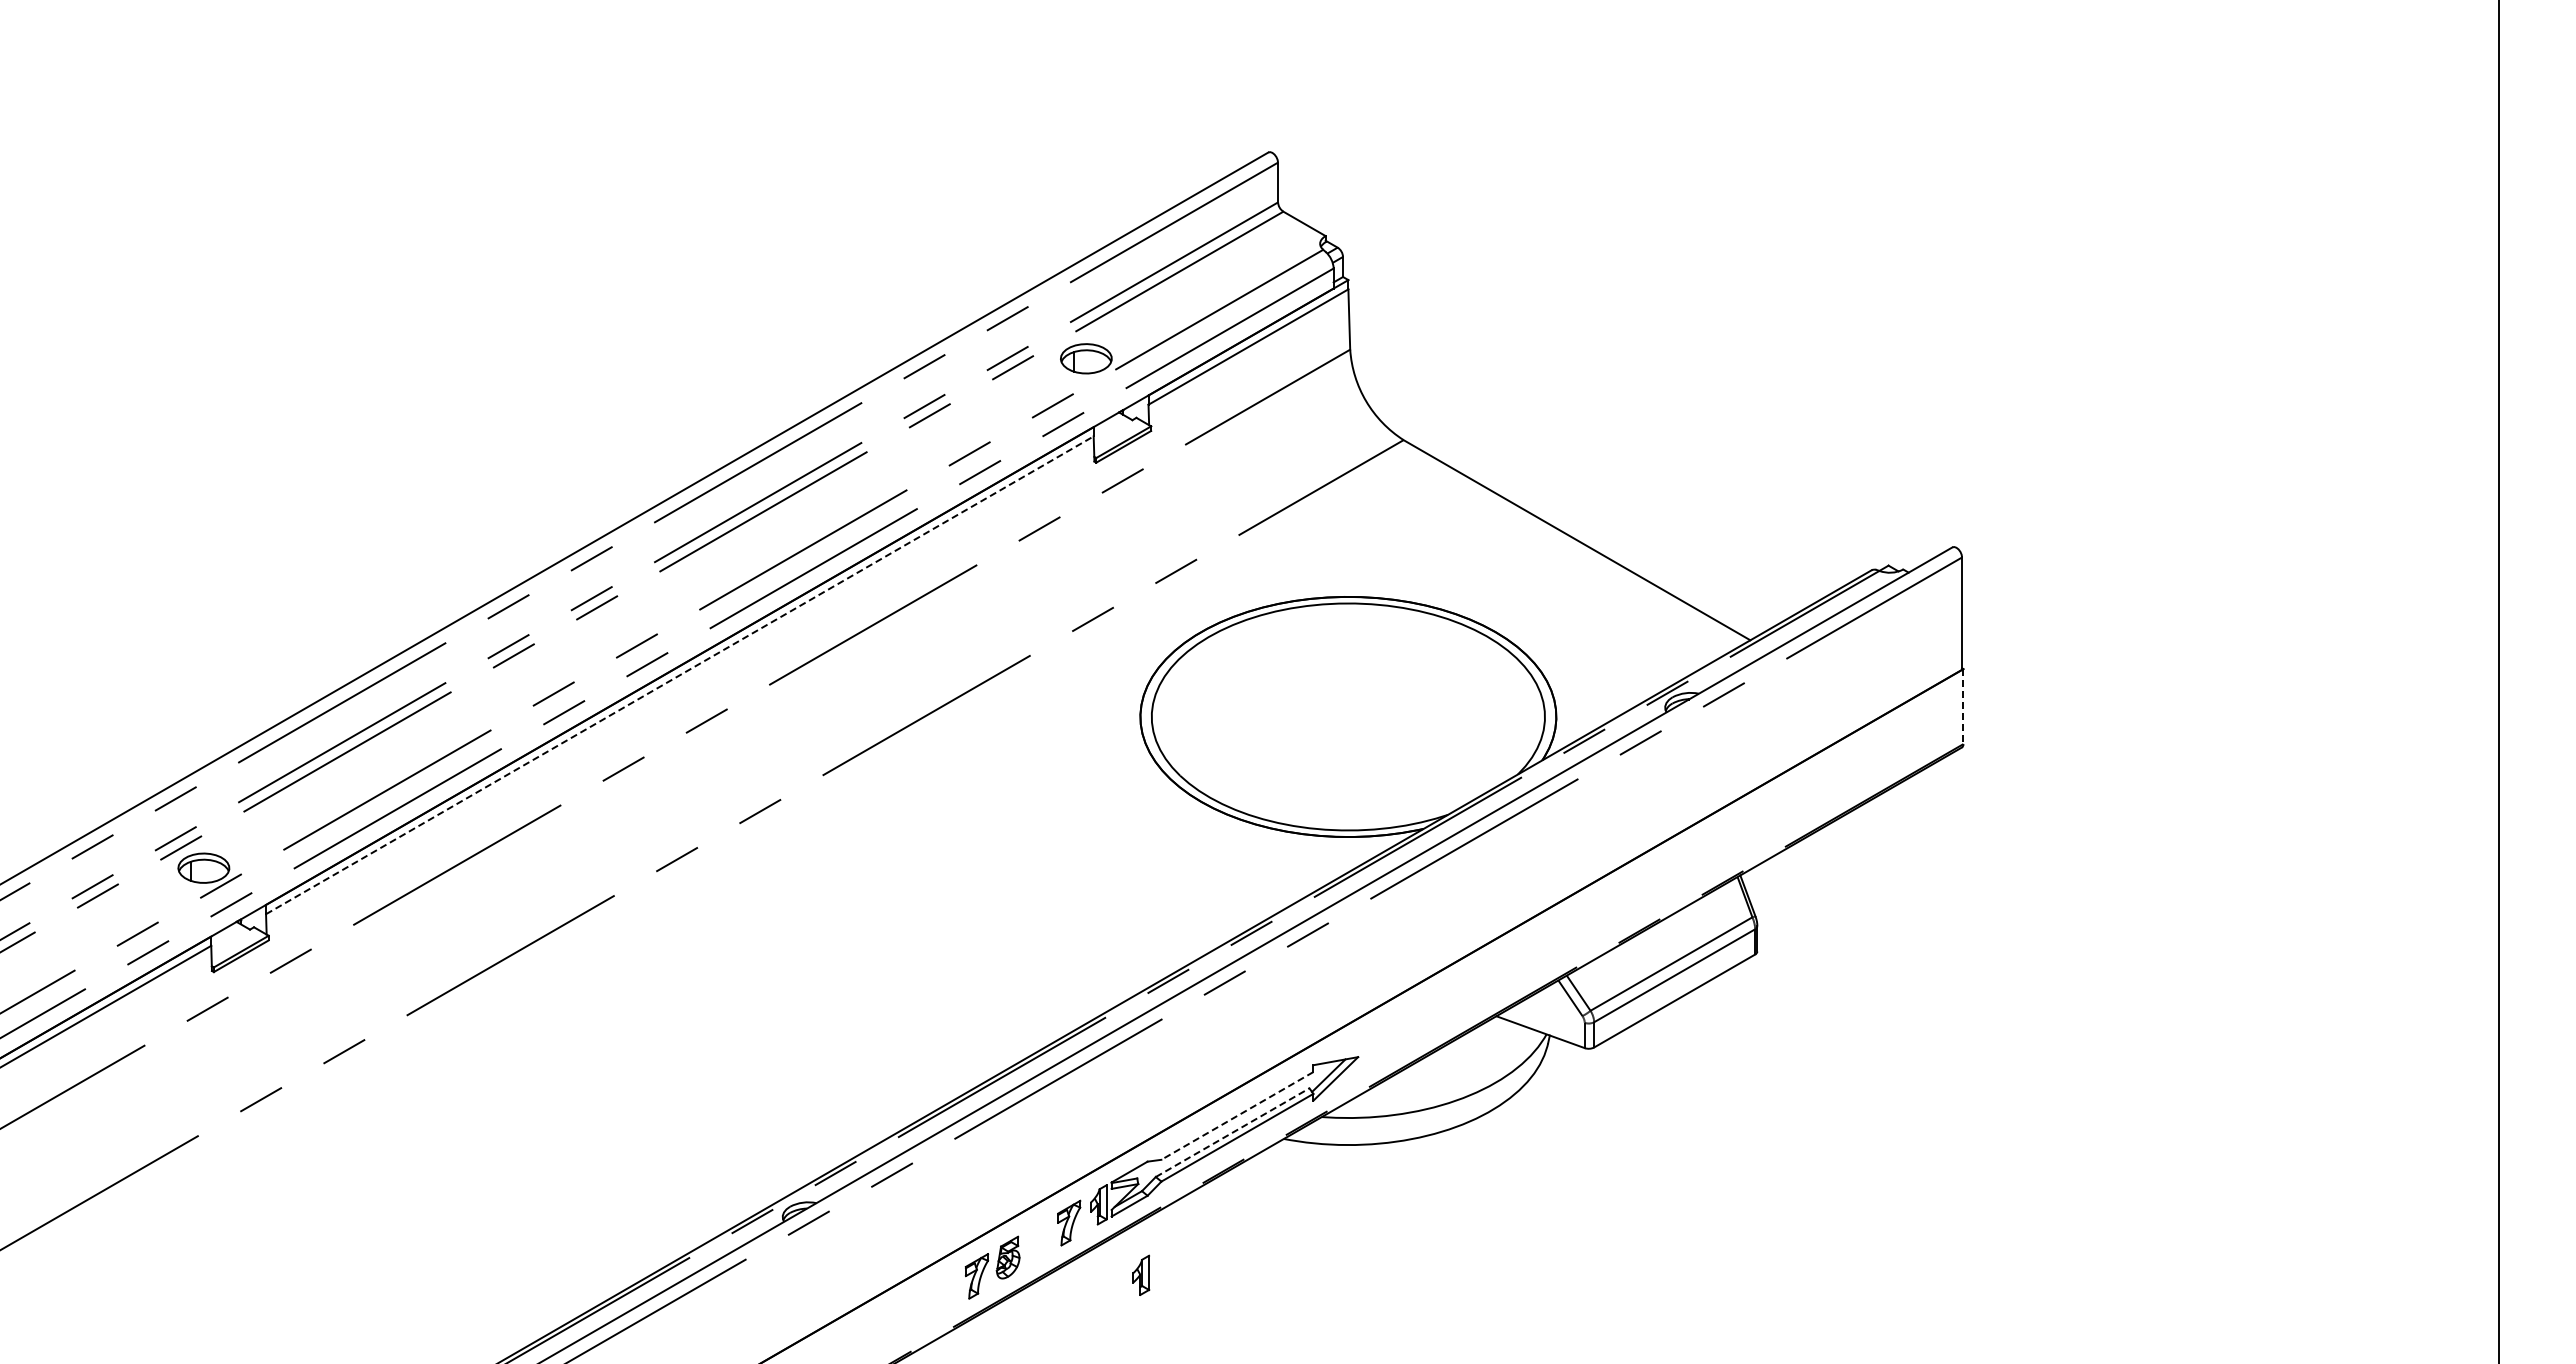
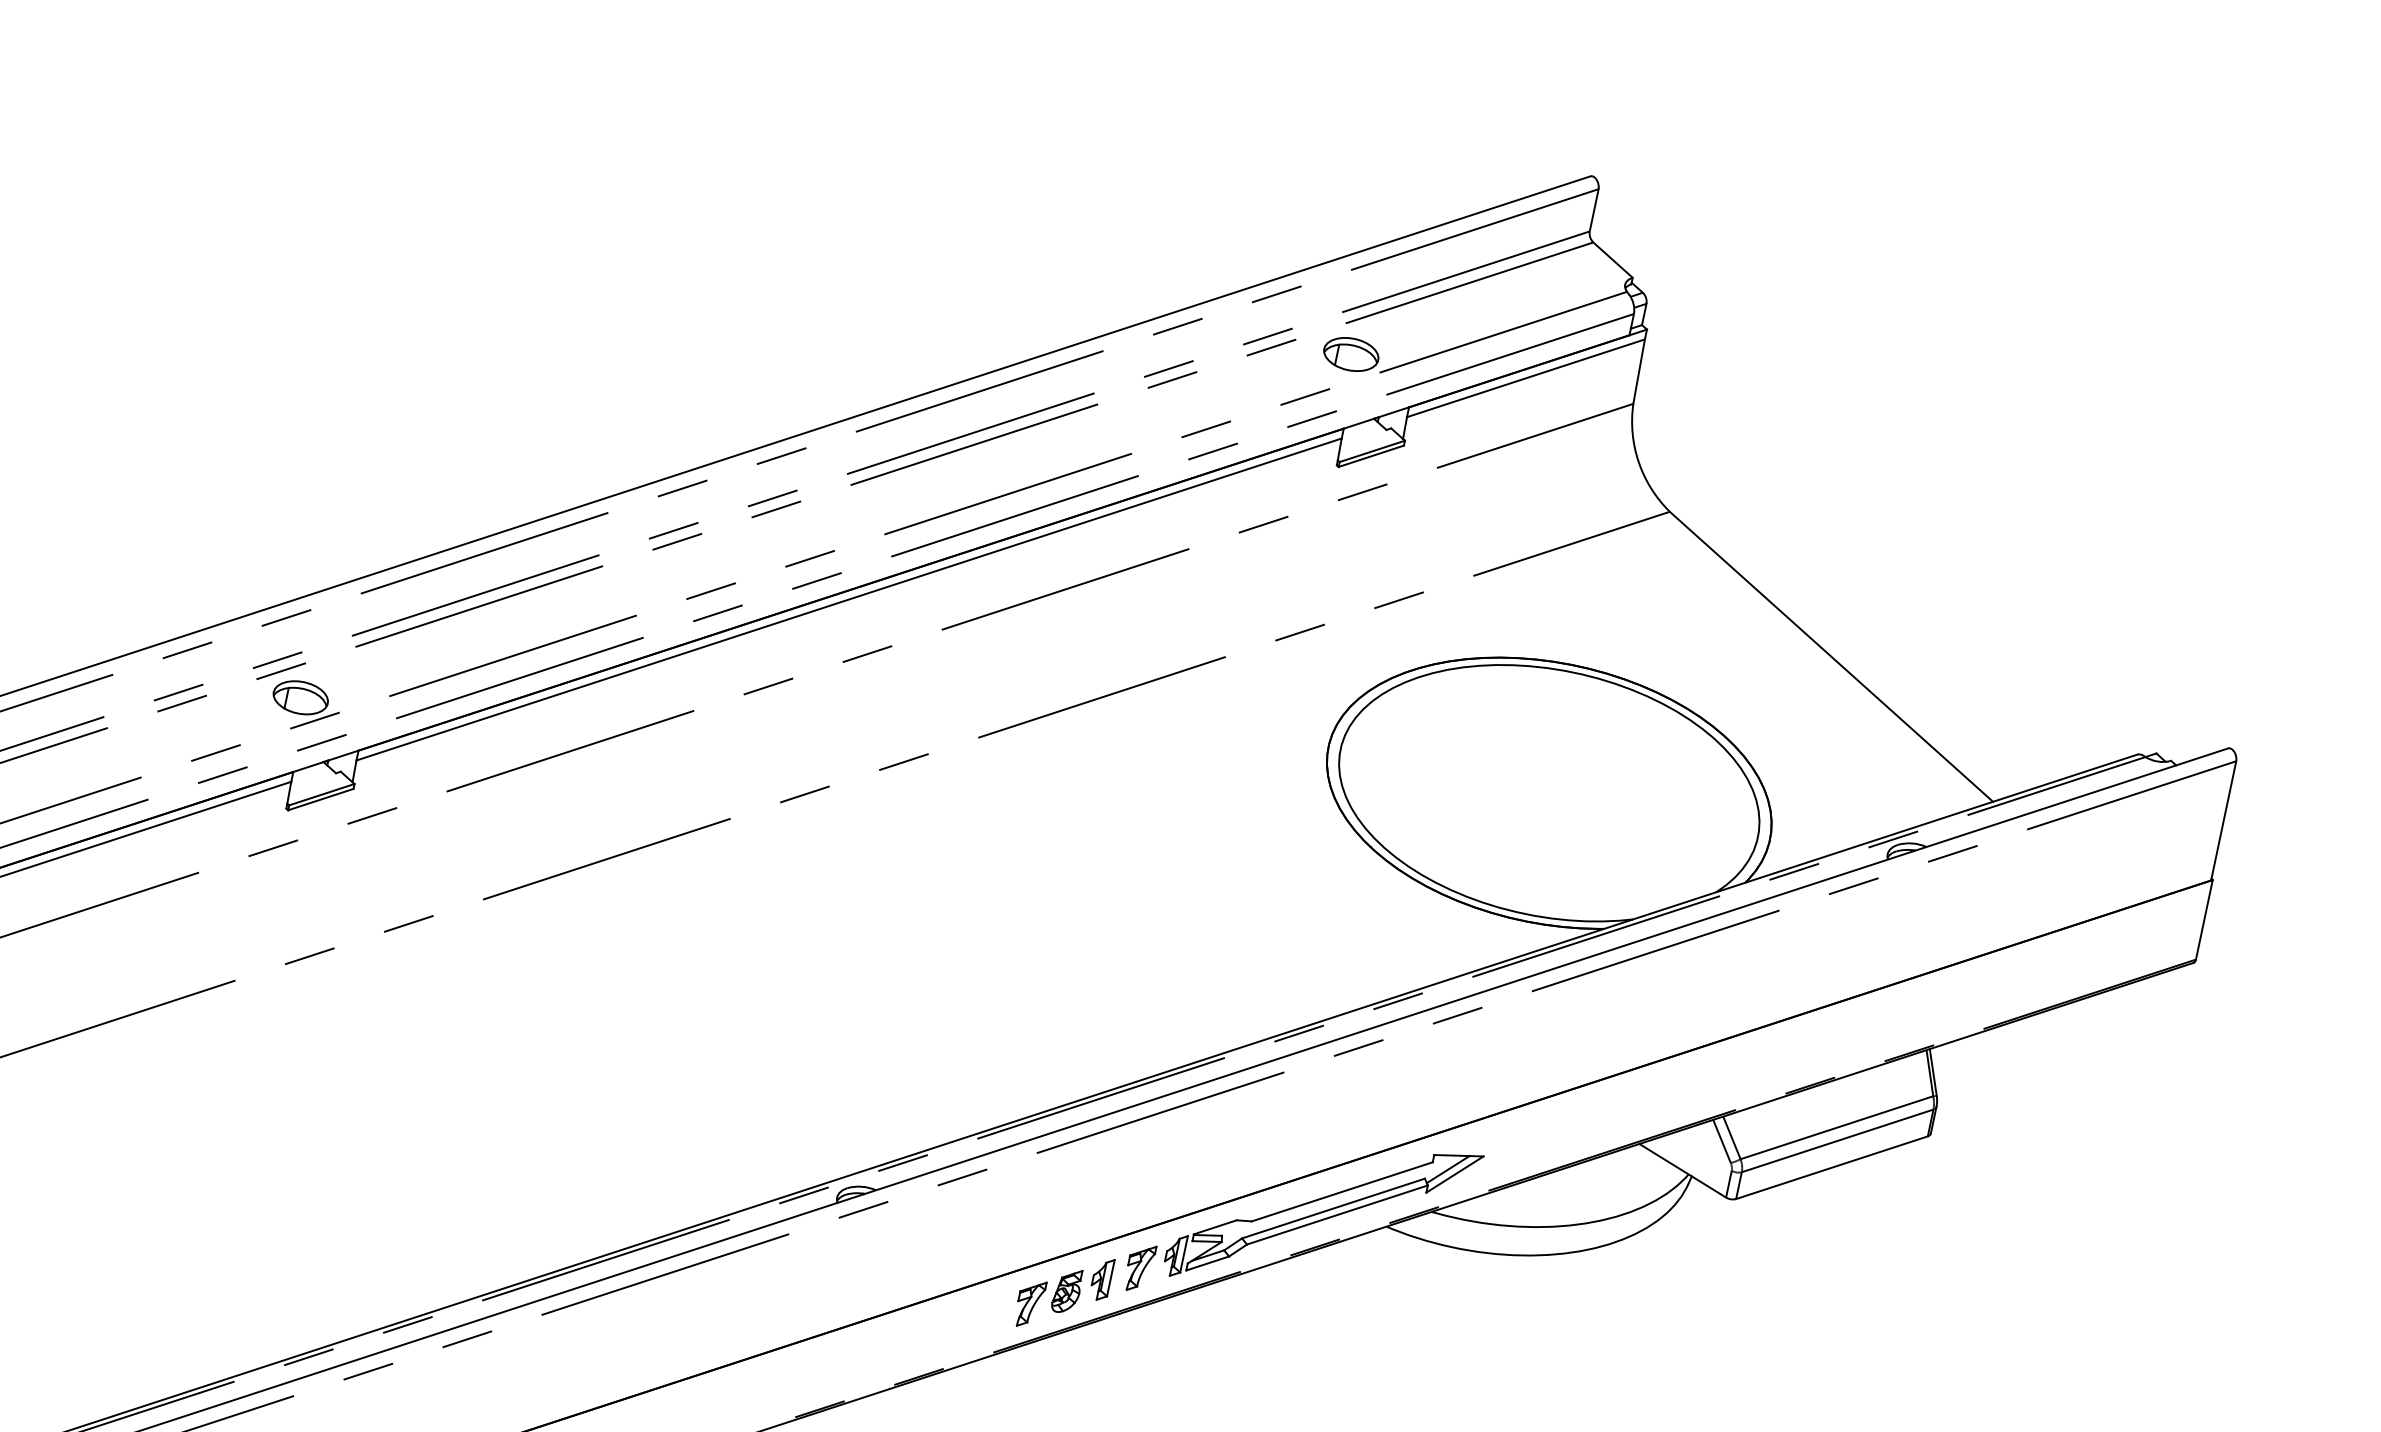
line: (679, 675) -> (848, 599), dashed -> solid
line: (1963, 707) -> (2204, 920), dashed -> solid
line: (1237, 1115) -> (1342, 1191), dashed -> solid
line: (1232, 1132) -> (1333, 1208), dashed -> solid
part: (1141, 1274) -> (1102, 1278), moved

